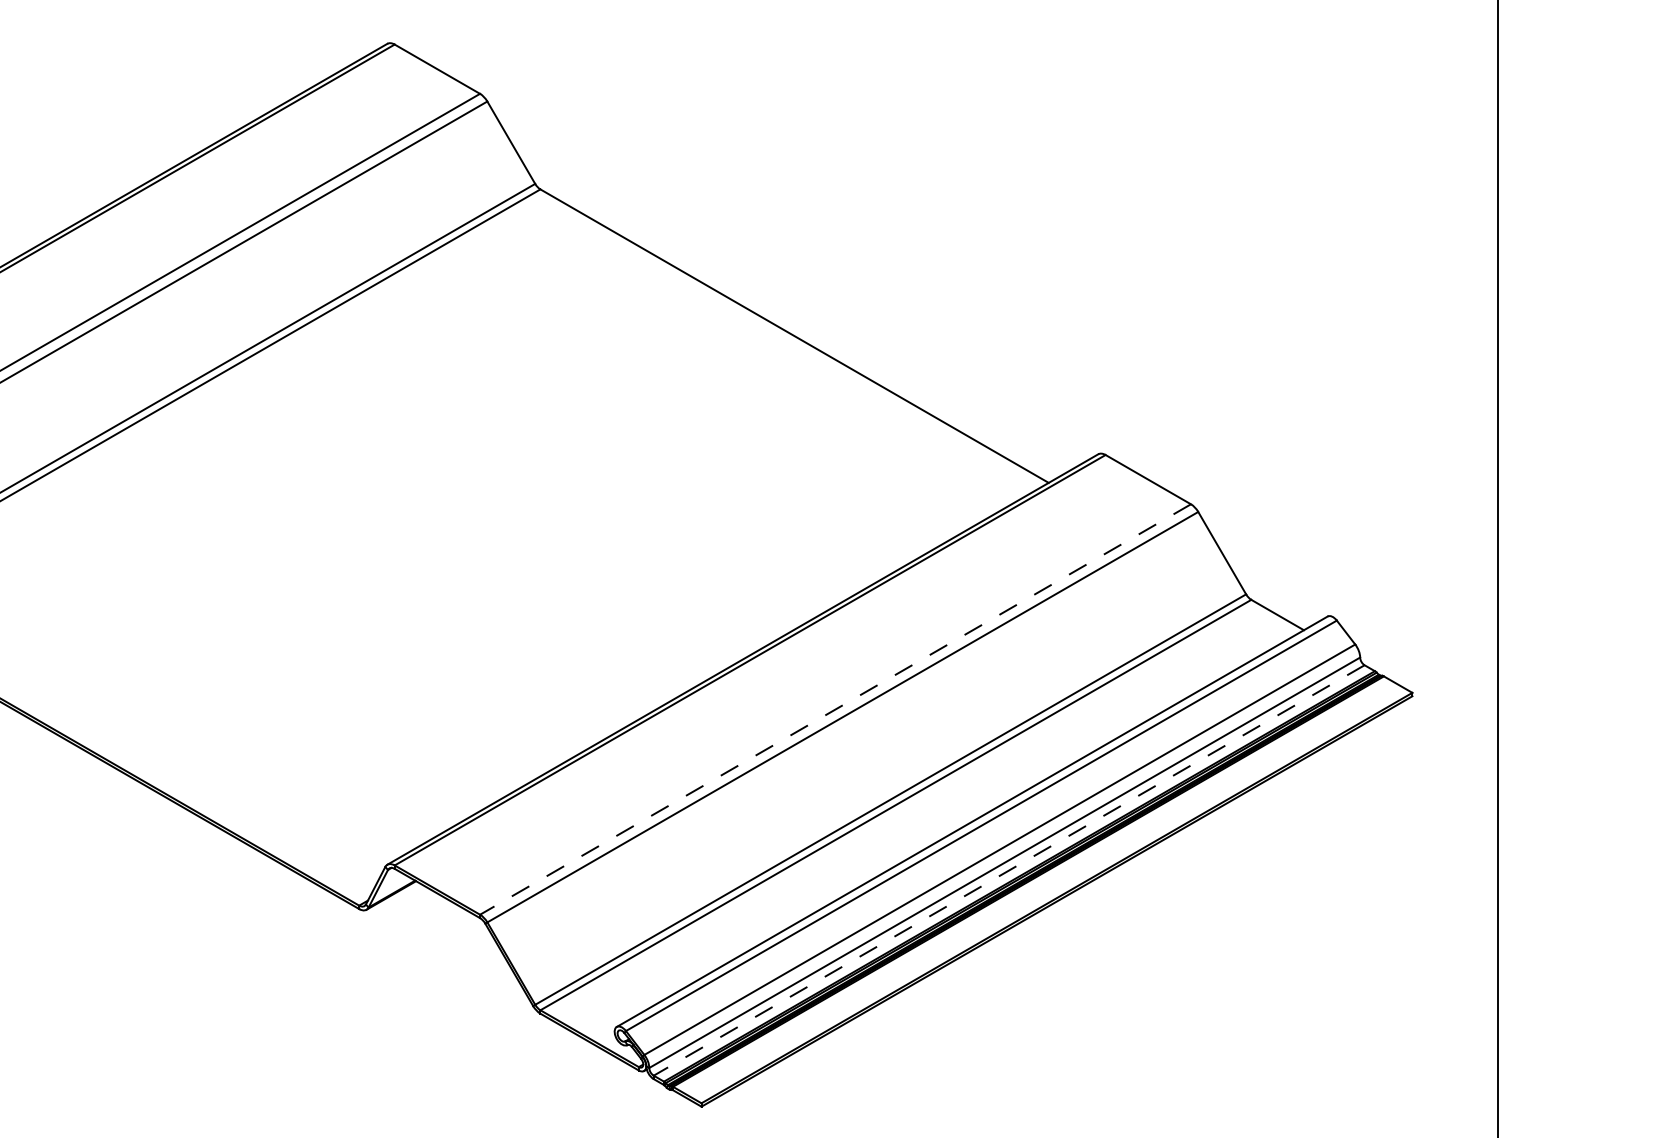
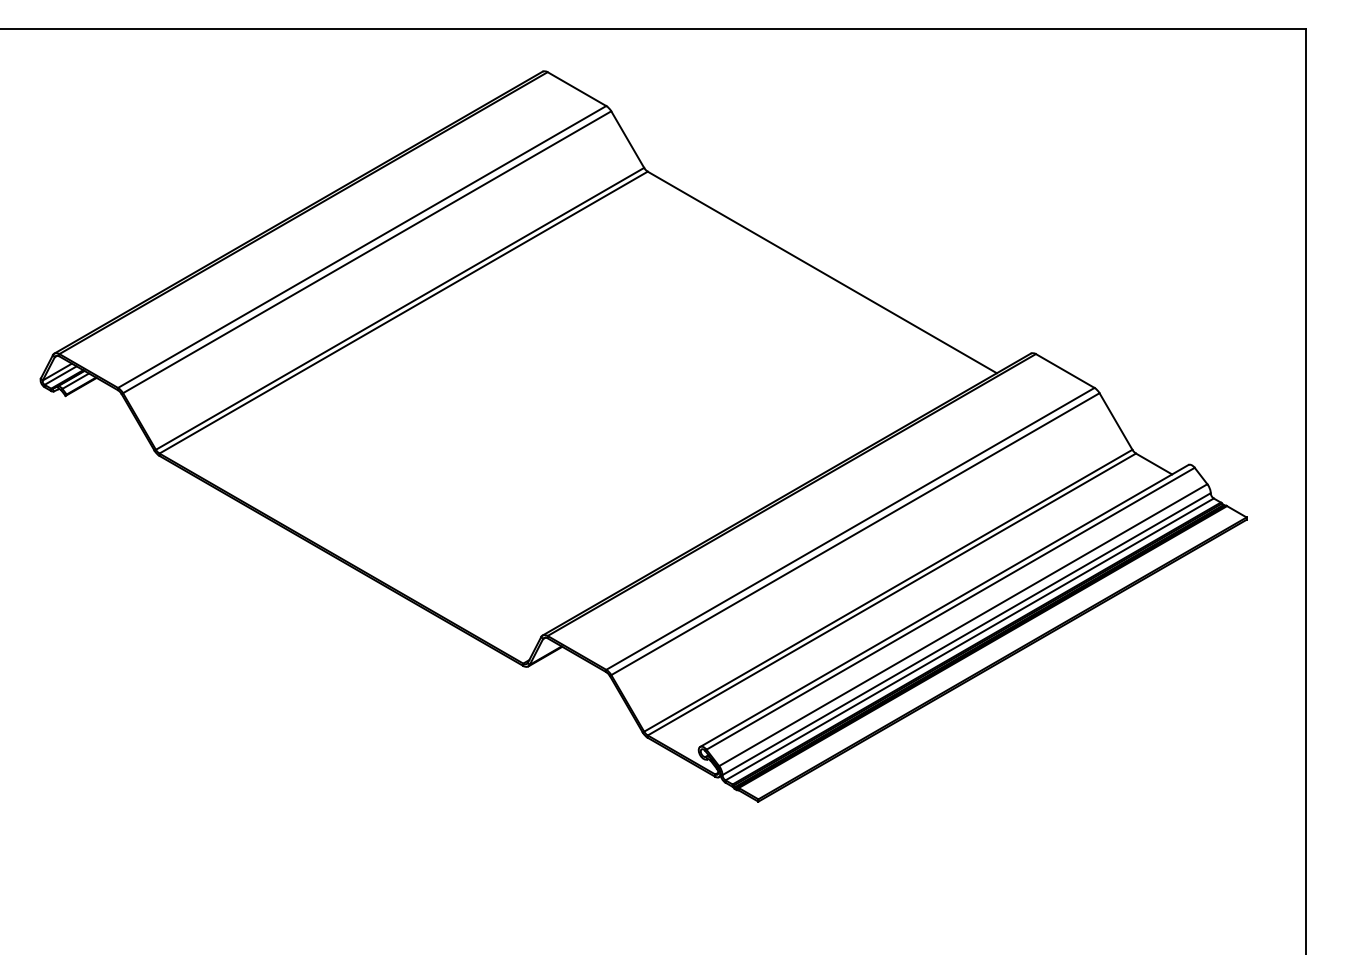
line: (835, 708) -> (850, 528), dashed -> solid
line: (1008, 870) -> (969, 639), dashed -> solid

